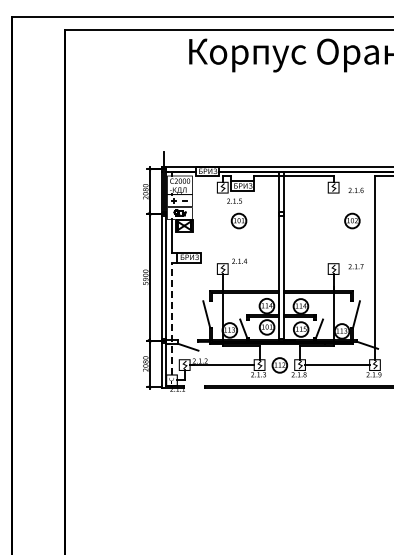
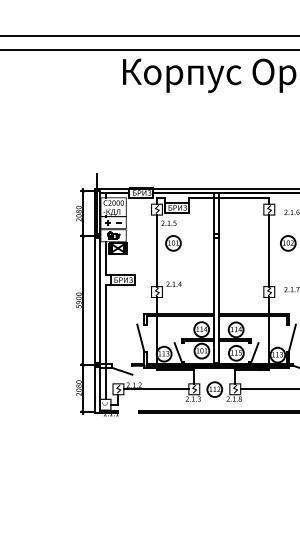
line: (222, 228) -> (156, 250), added
line: (333, 228) -> (269, 250), added
line: (171, 318) -> (105, 342), dashed -> solid

